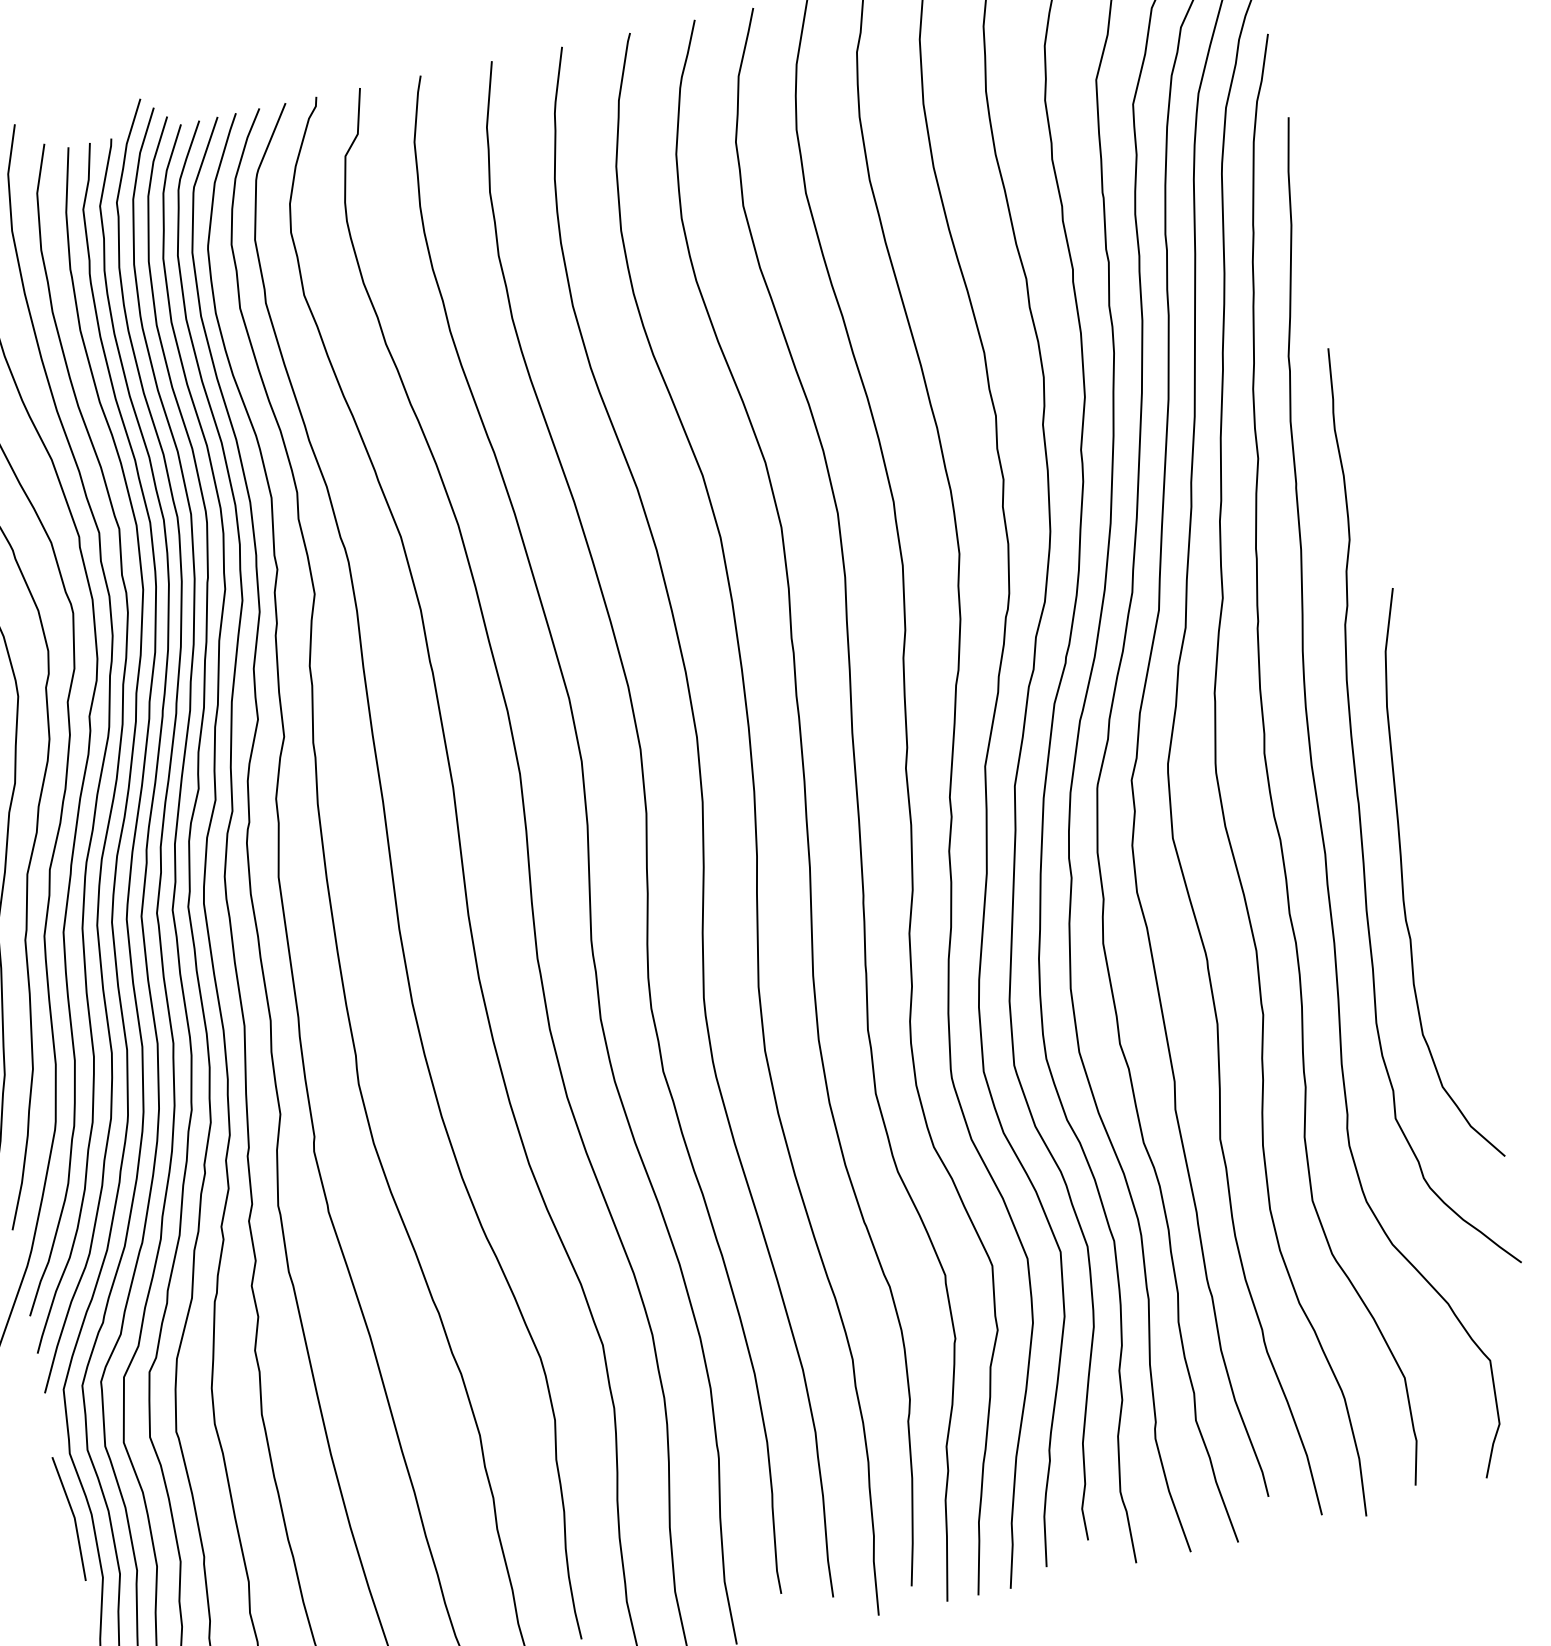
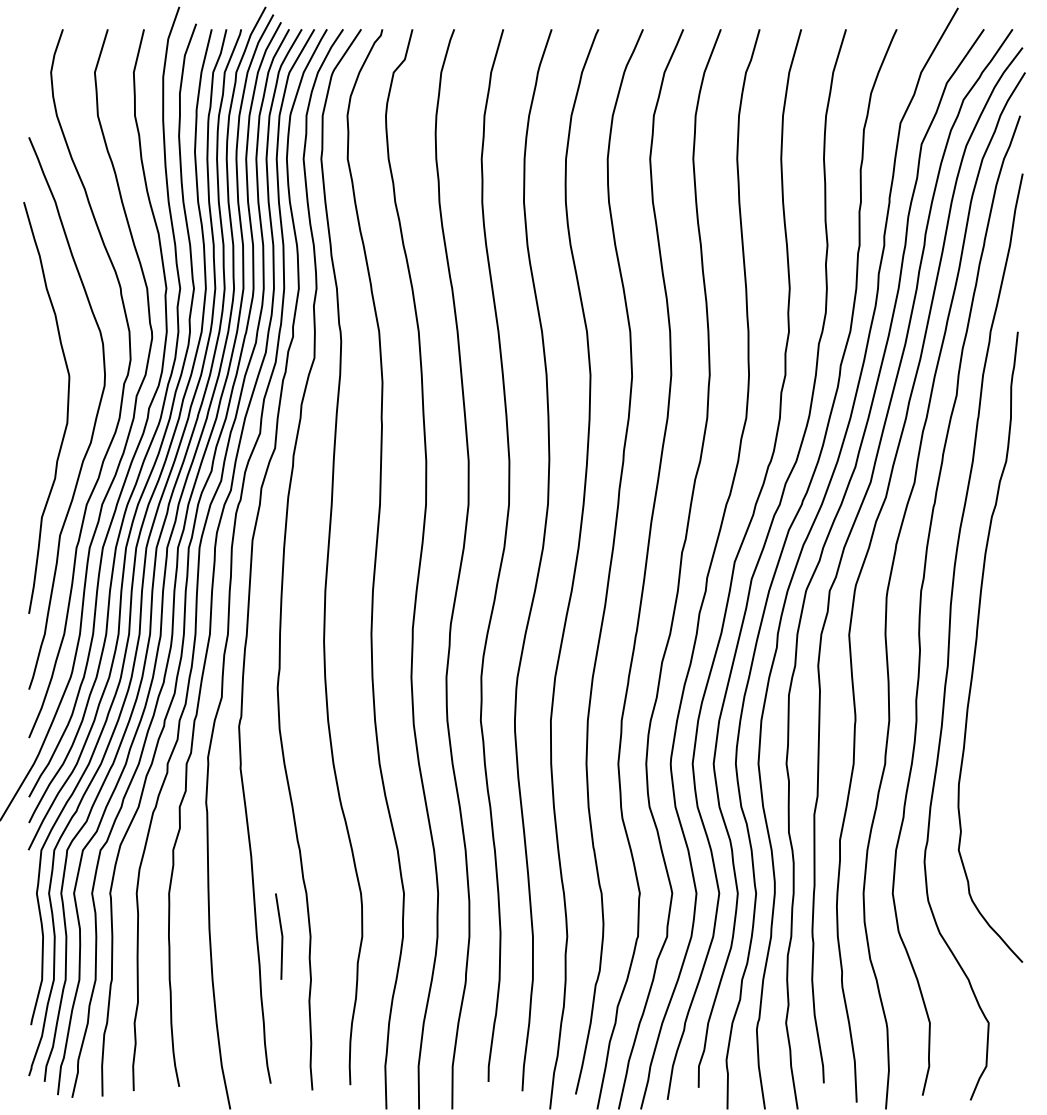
curve: (1404, 879) -> (996, 693), removed
line: (73, 1518) -> (281, 936), moved

